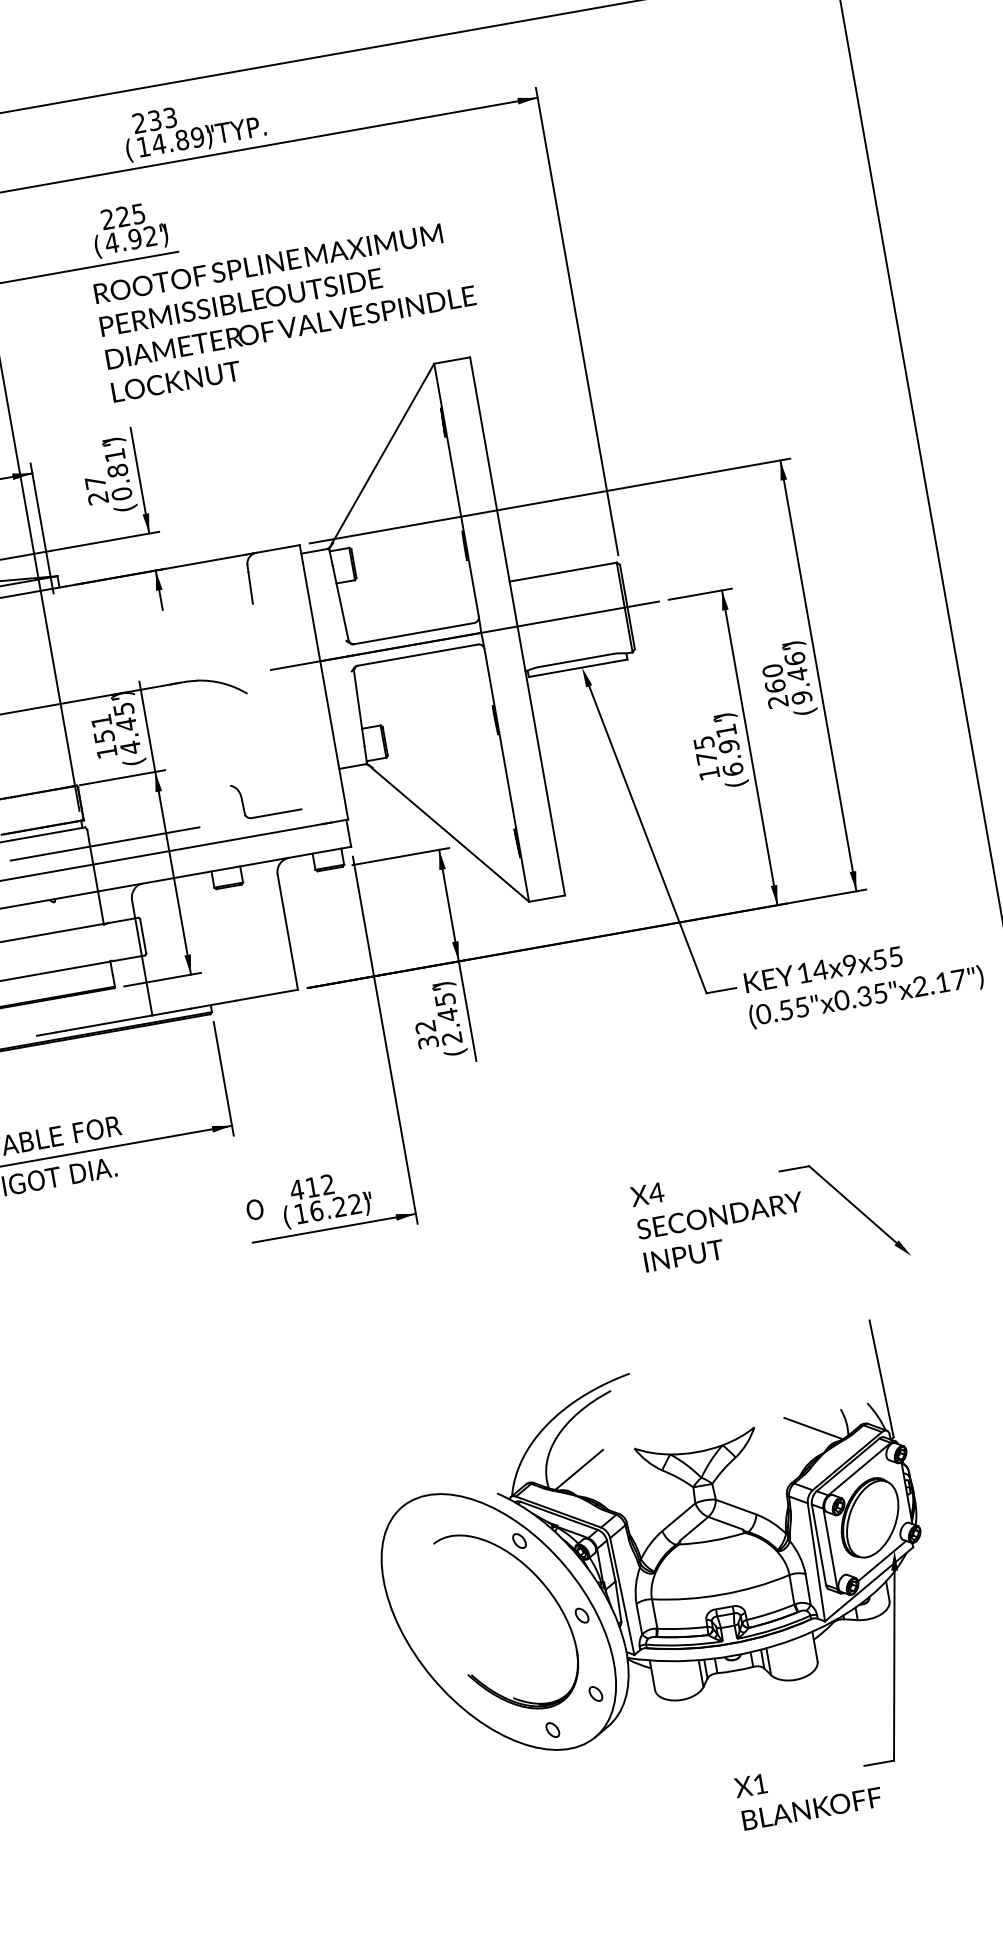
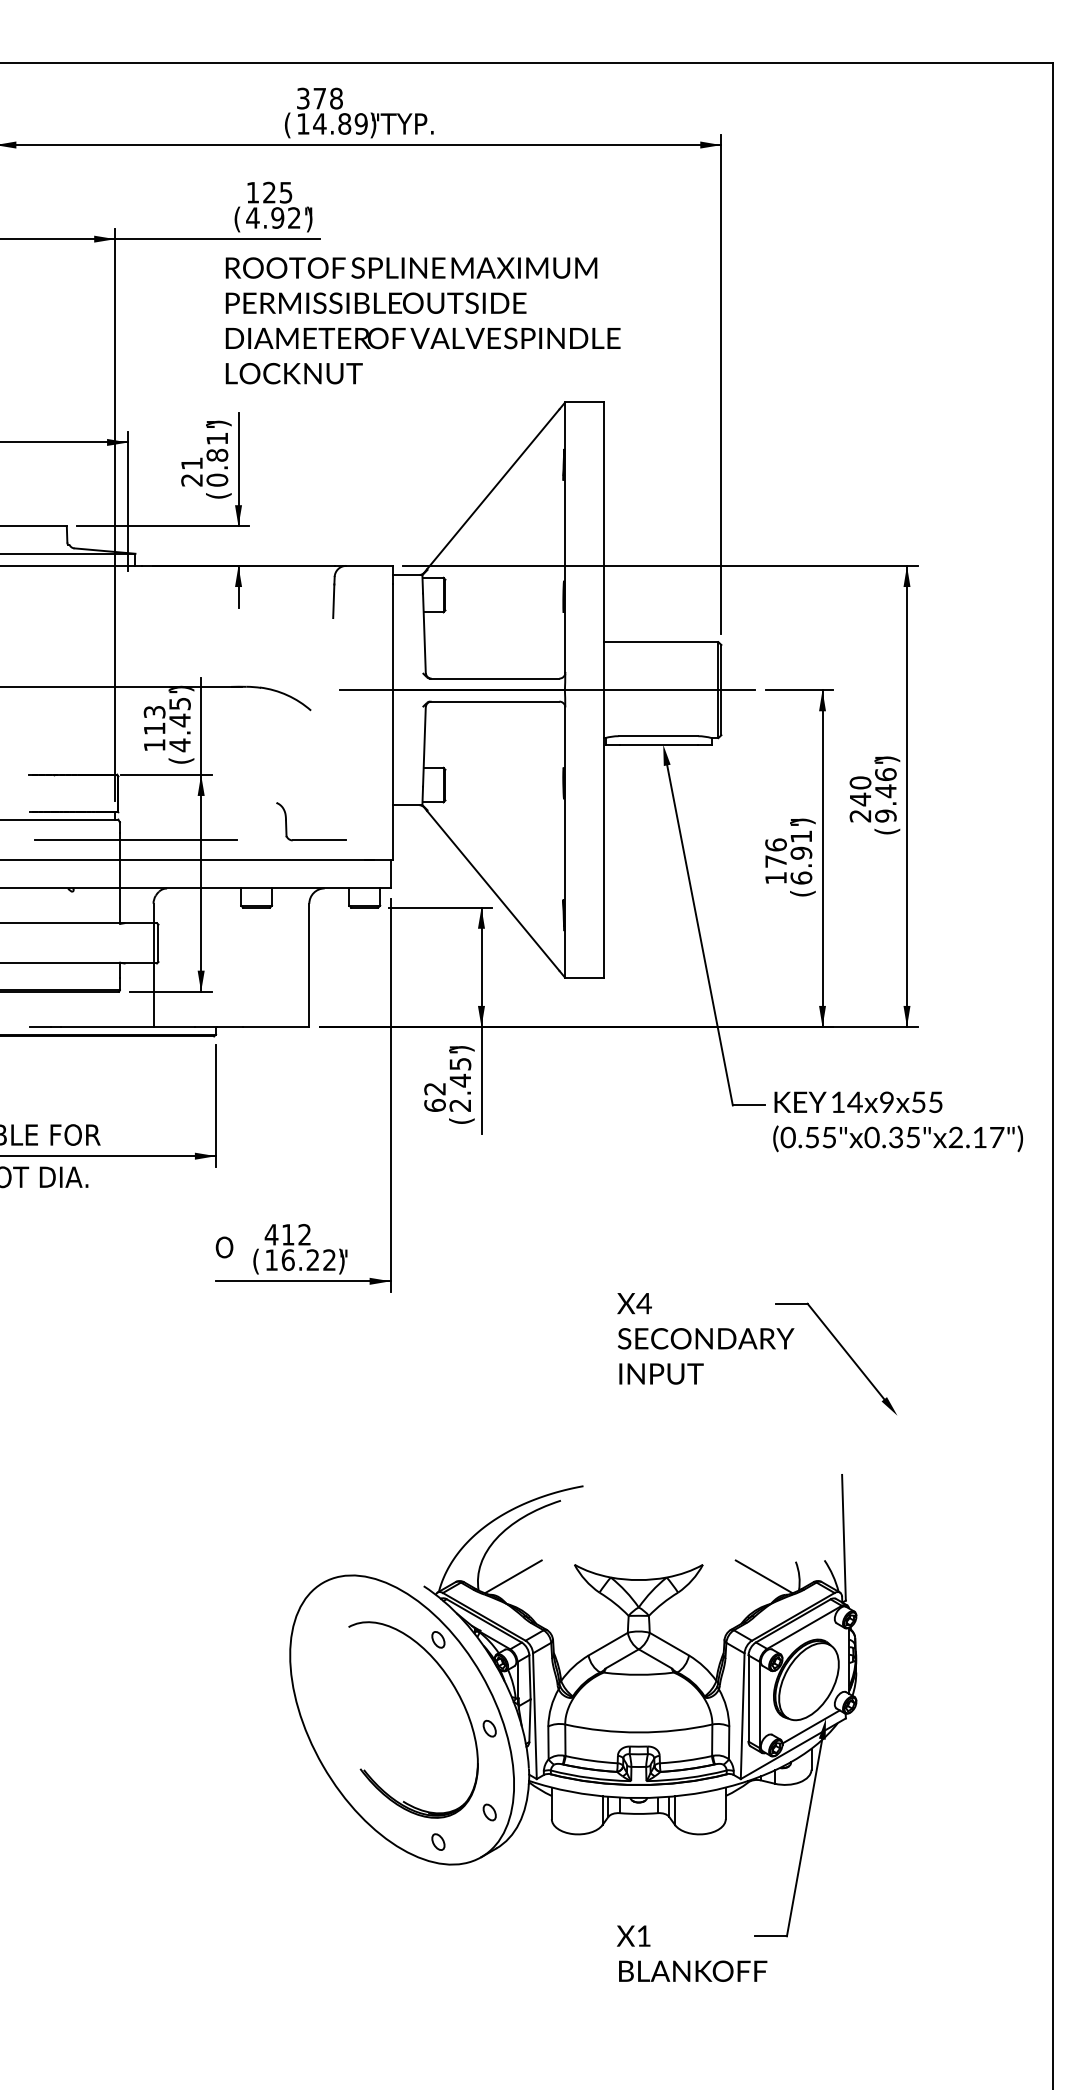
text: (154, 120) -> (319, 98), 233 -> 378
text: (107, 219) -> (252, 192), 225 -> 125
text: (95, 482) -> (191, 463), 27 -> 21
text: (775, 686) -> (860, 799), 260 -> 240
text: (102, 728) -> (154, 720), 151 -> 113
text: (703, 742) -> (775, 844), 175 -> 176
text: (427, 1042) -> (434, 1105), 32 -> 62

